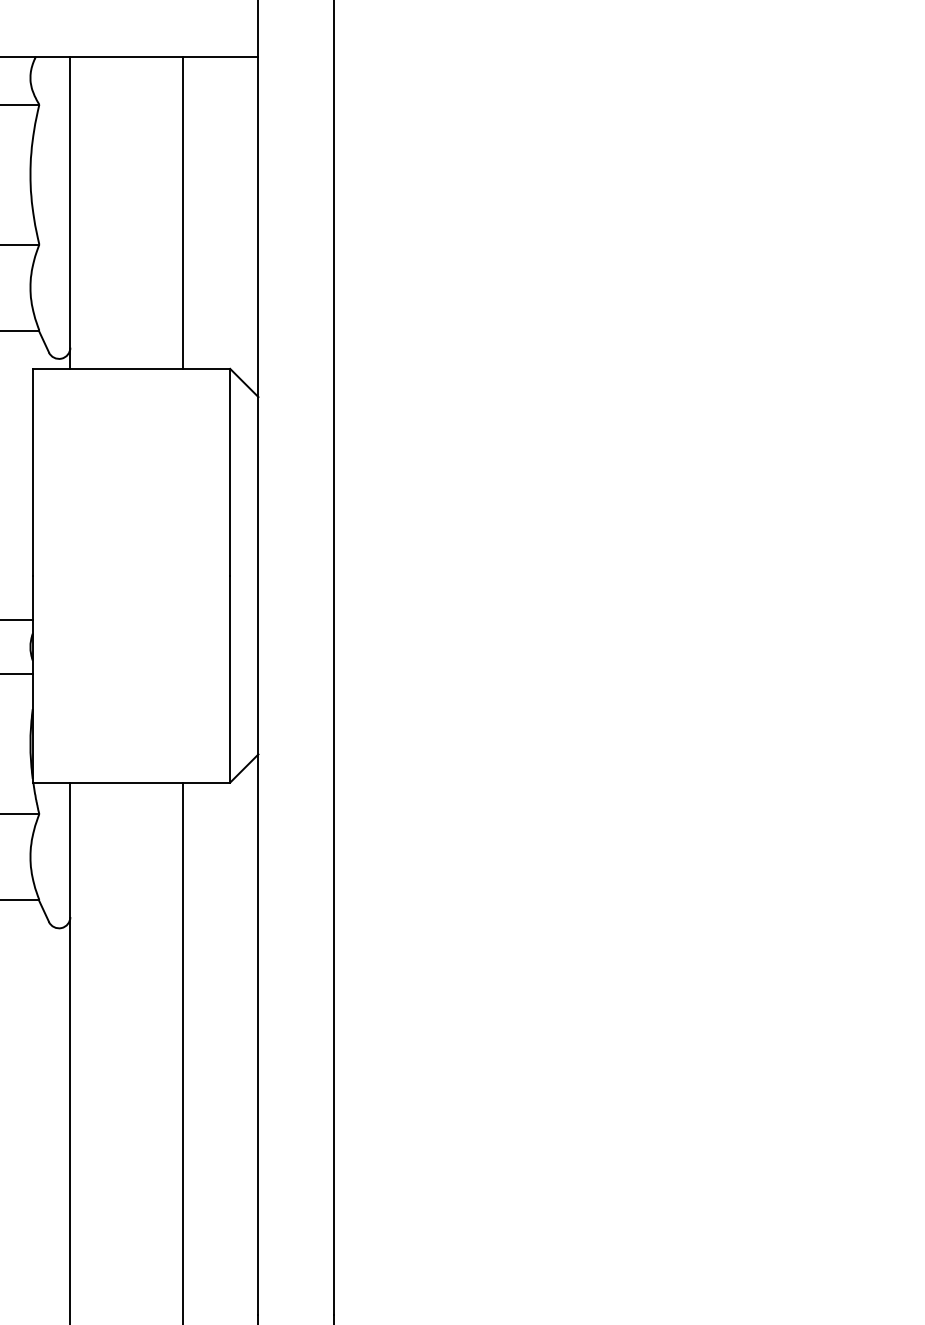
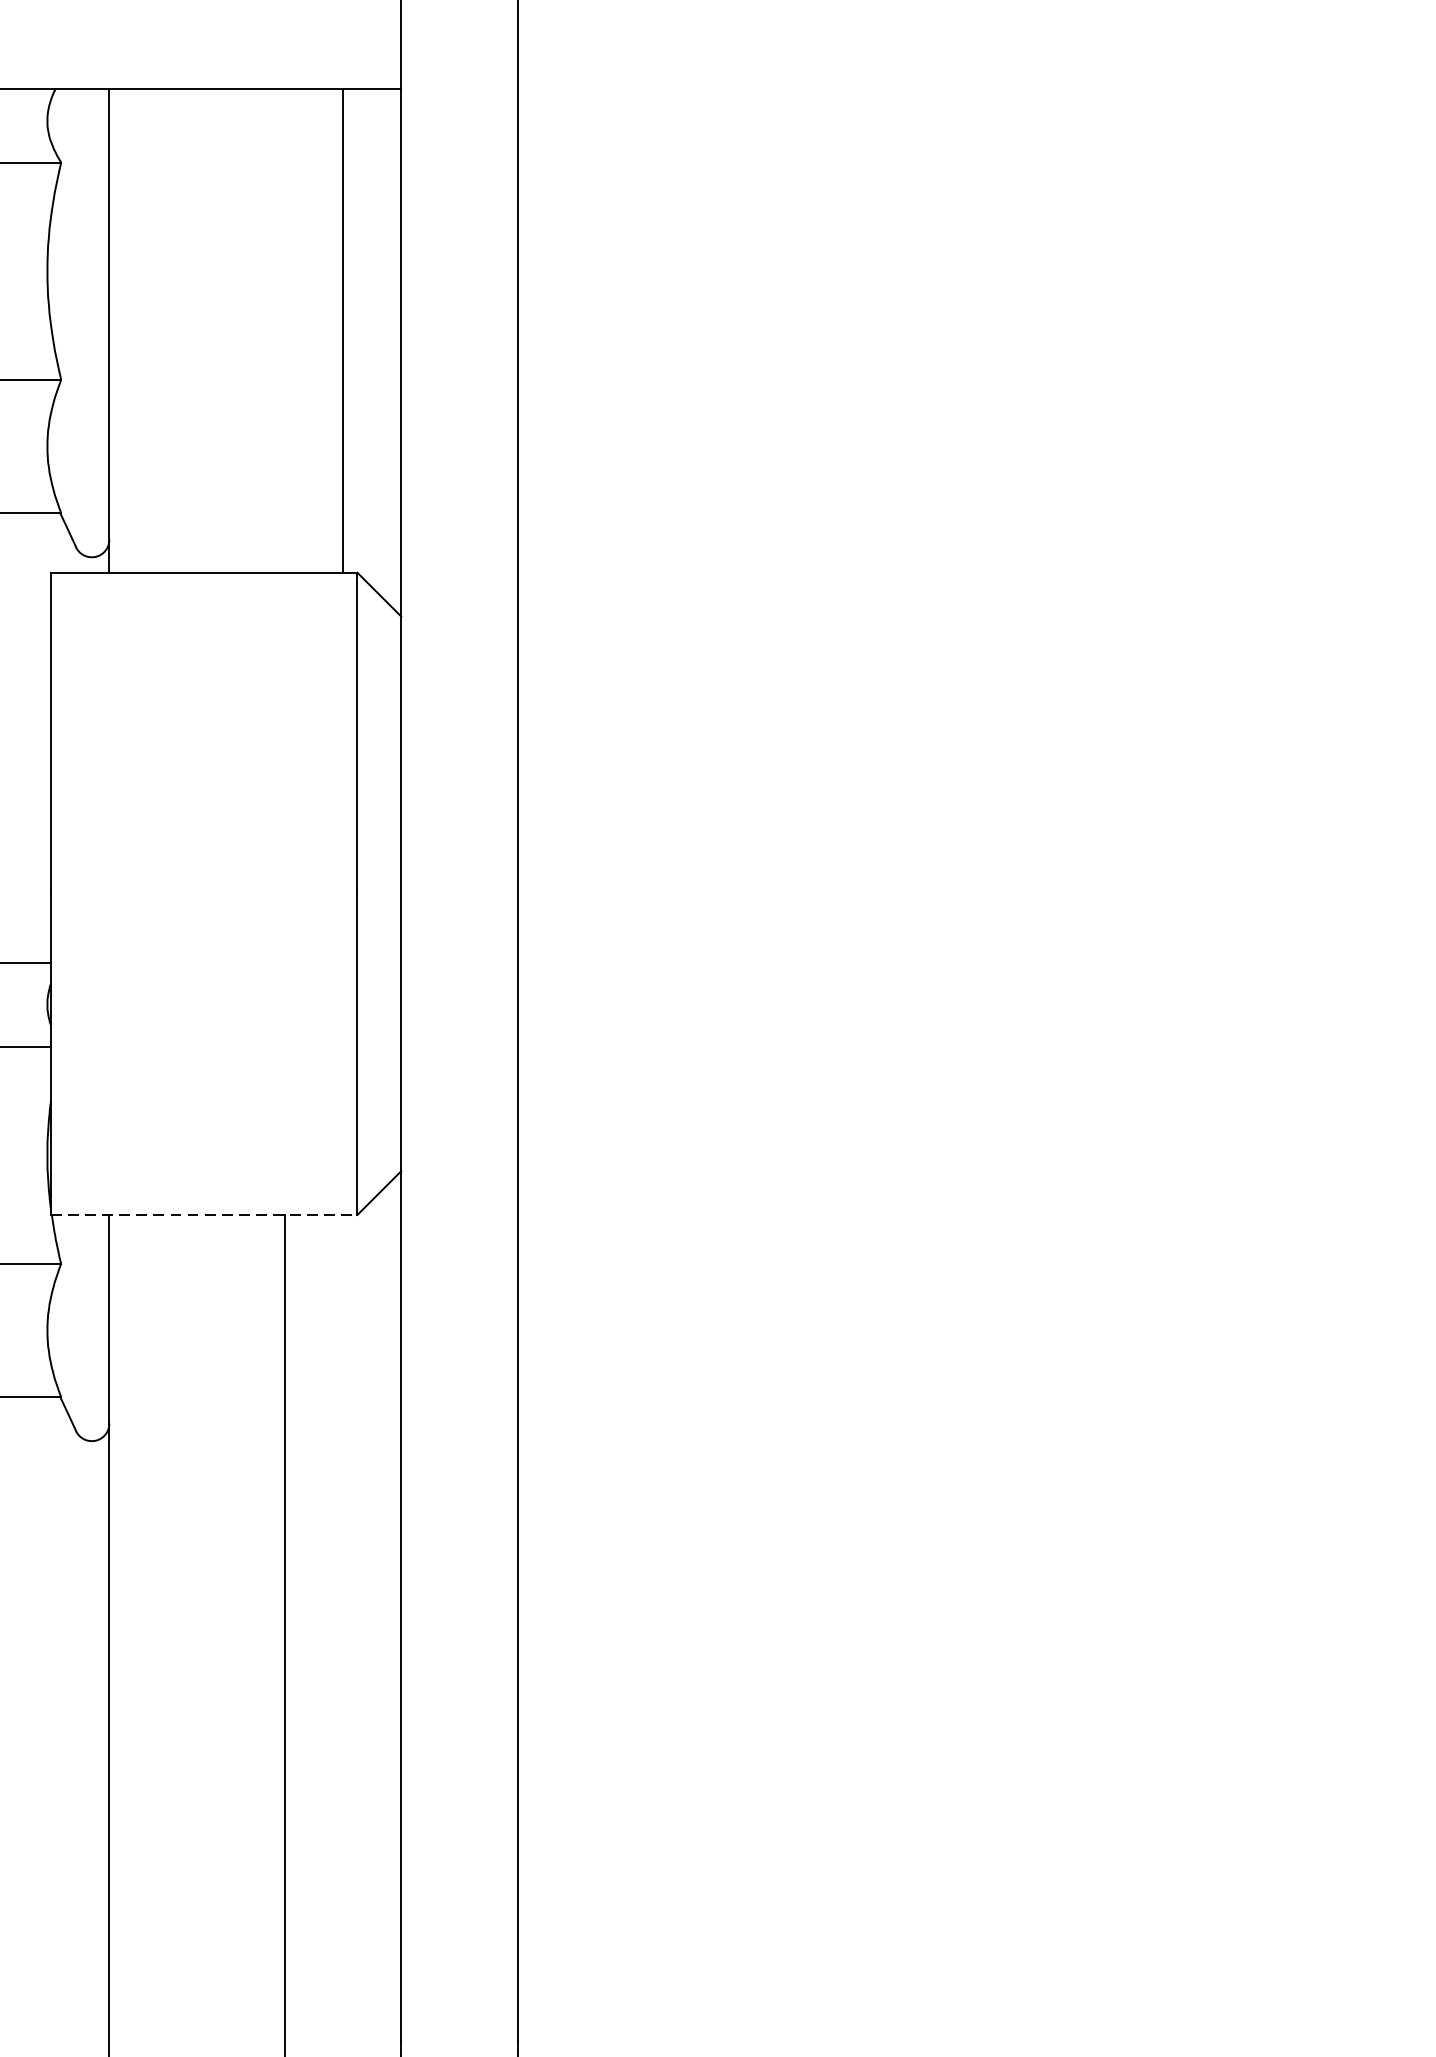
line: (183, 212) -> (343, 330), moved
line: (131, 782) -> (204, 1214), solid -> dashed

